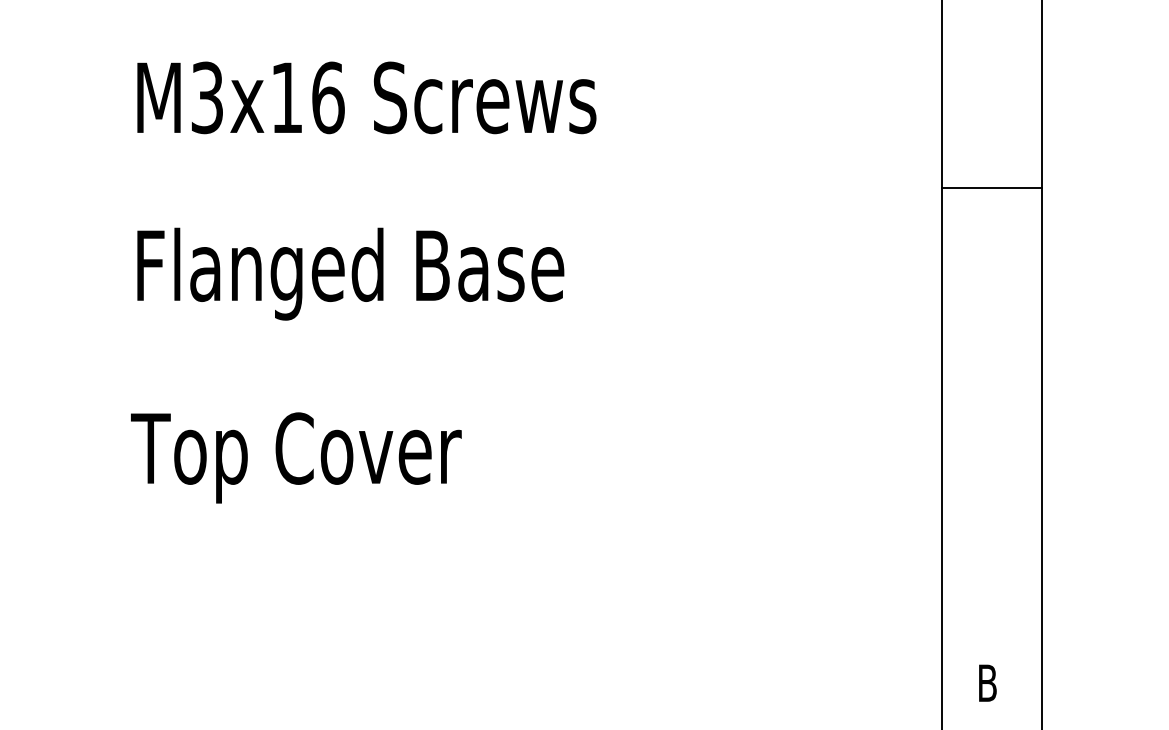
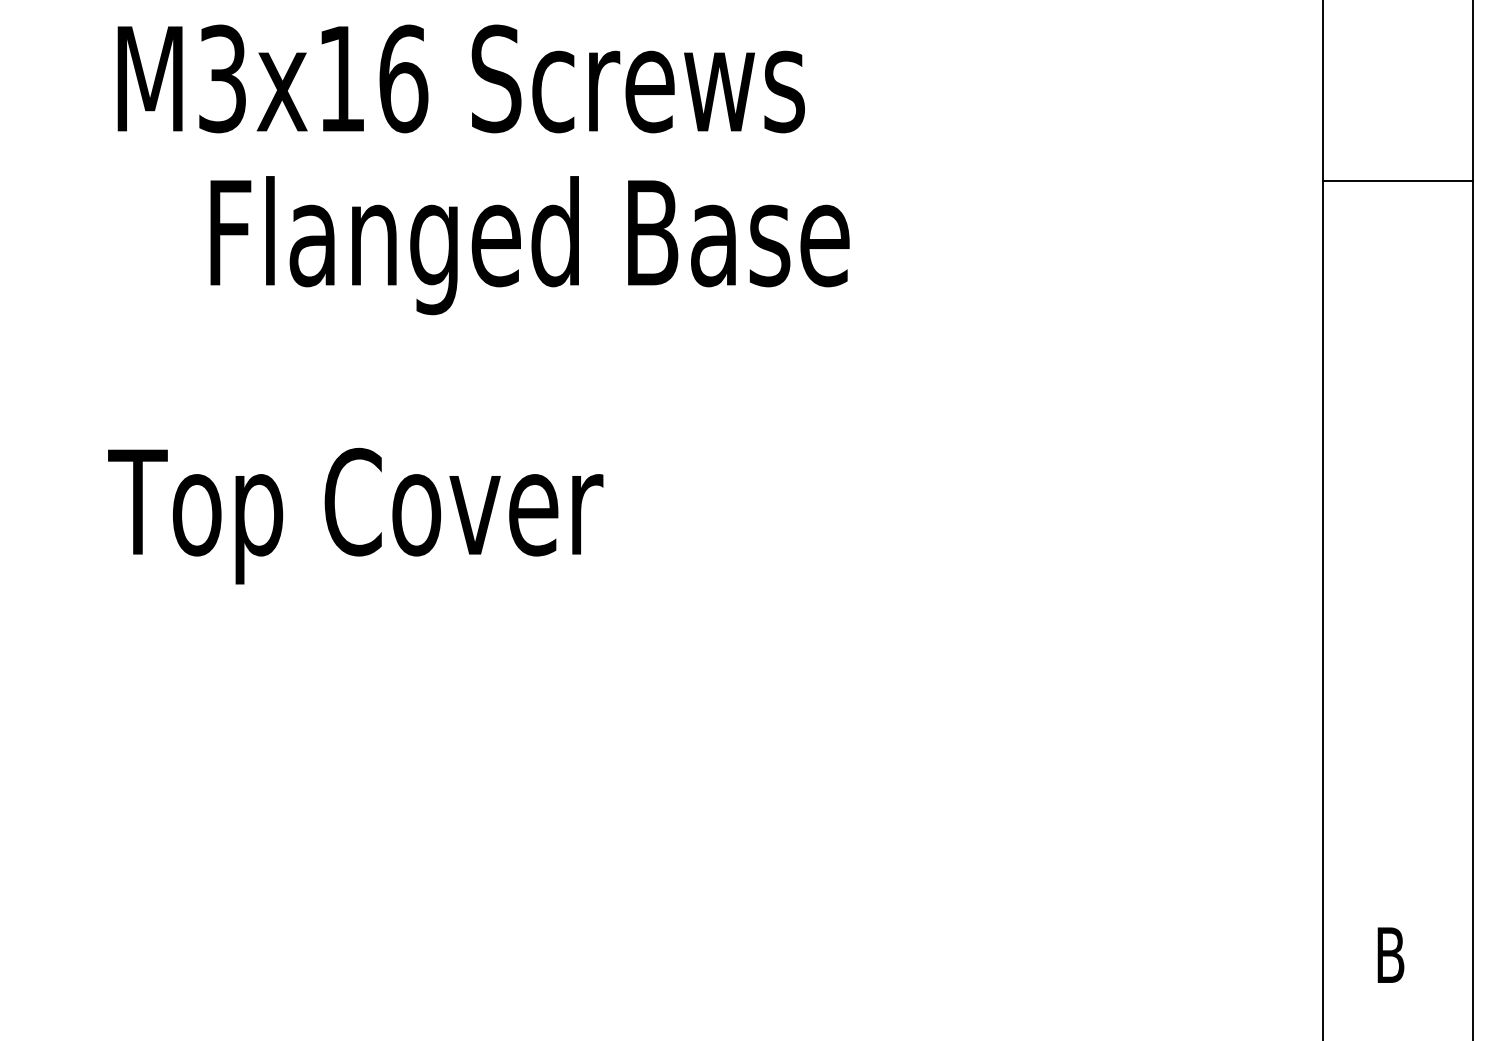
line: (992, 187) -> (1397, 180), moved
text: (350, 273) -> (529, 244), moved
text: (296, 457) -> (355, 515), moved

